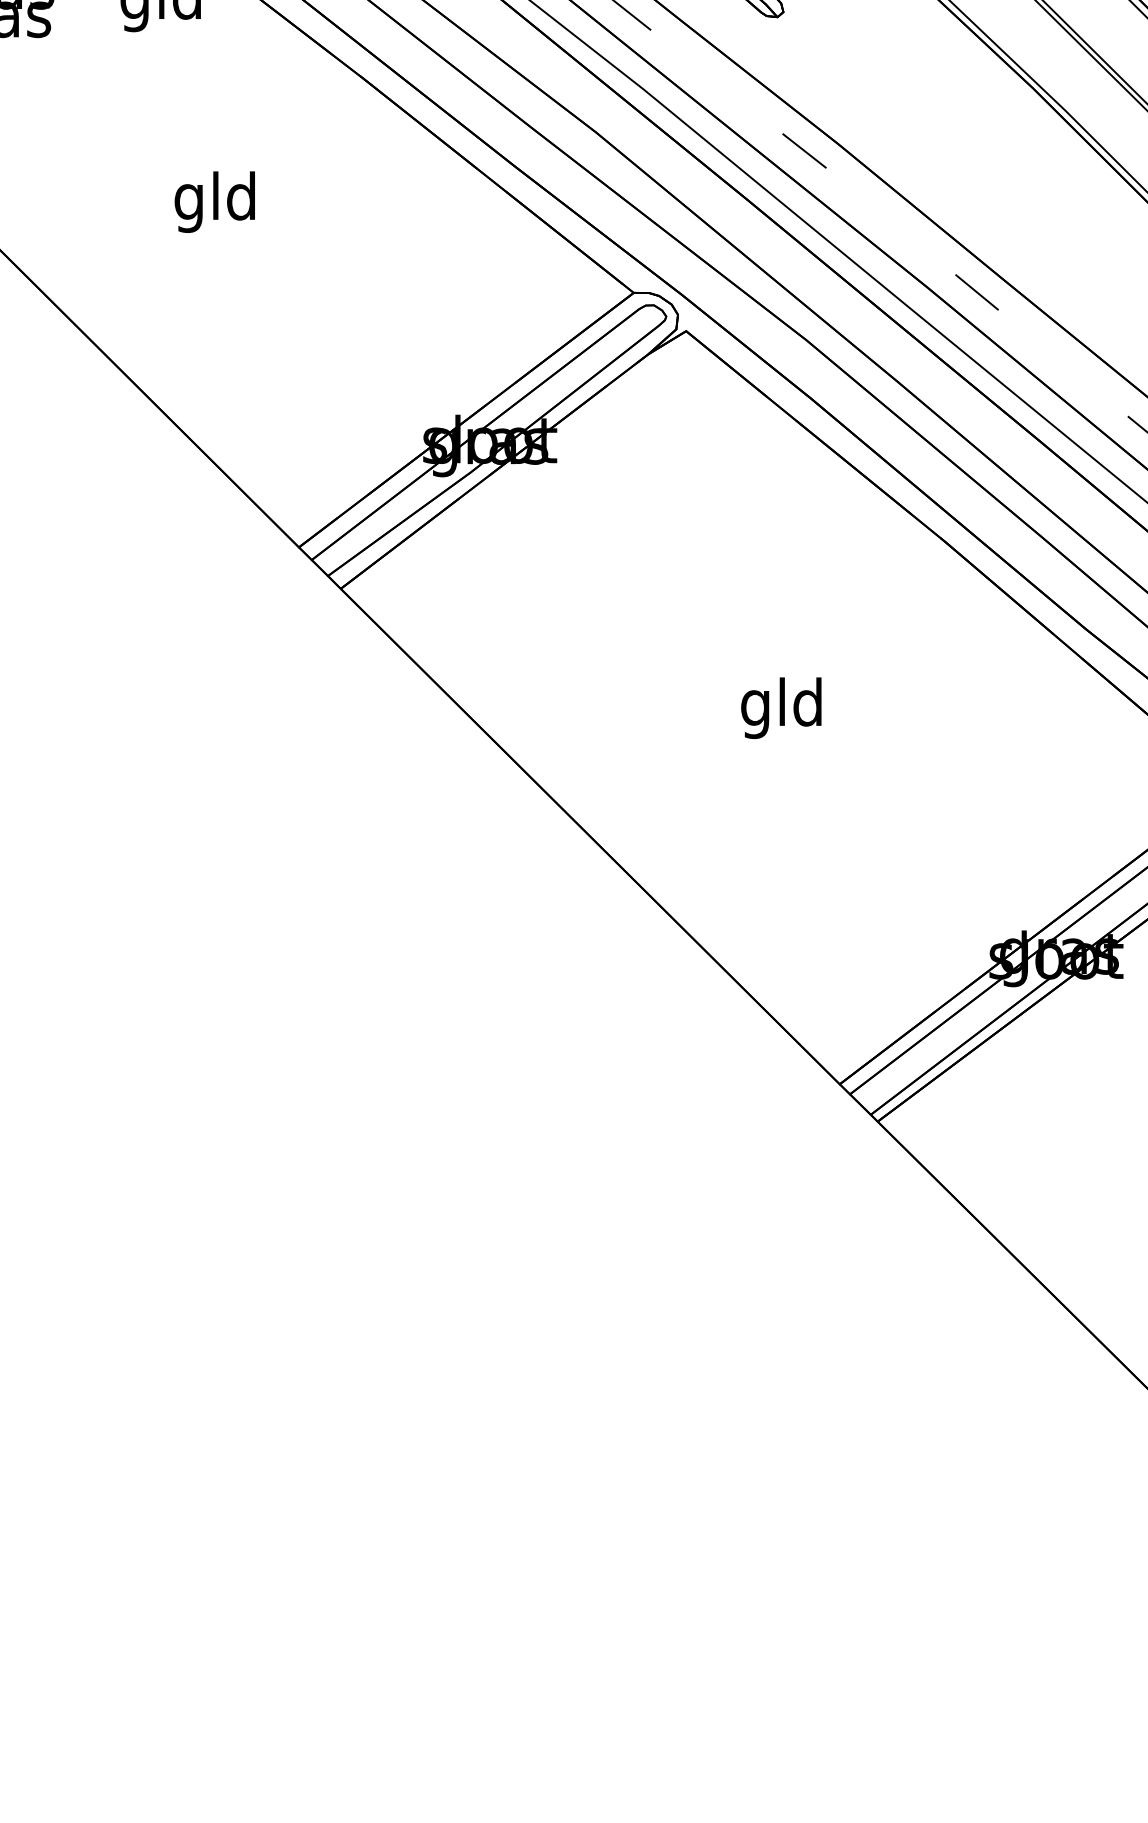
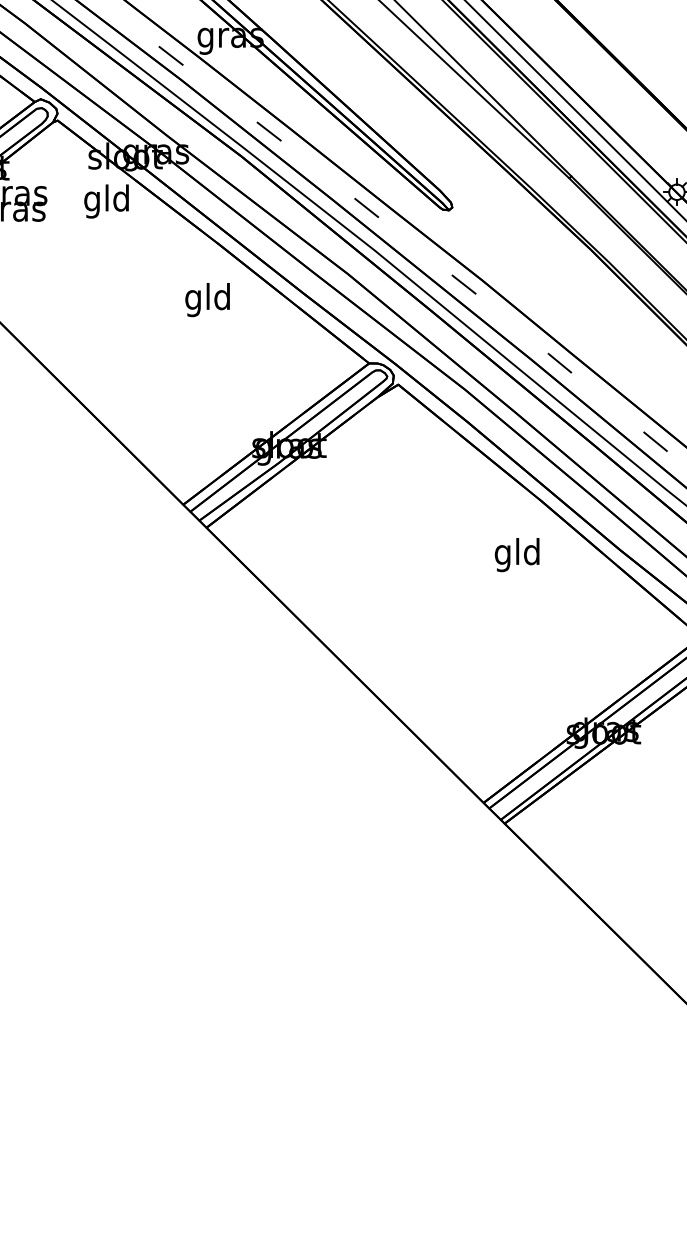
text: (214, 202) -> (207, 300), moved
text: (780, 709) -> (516, 555), moved

